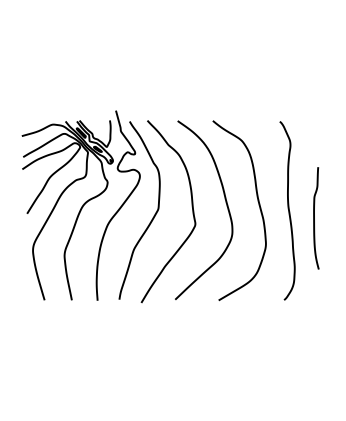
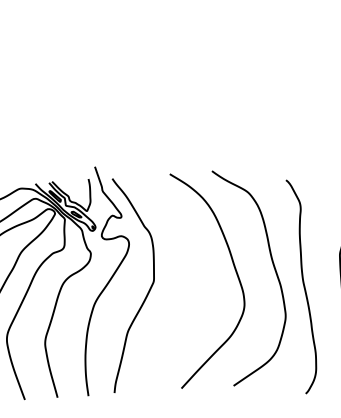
curve: (191, 206) -> (193, 275), removed
curve: (288, 210) -> (303, 286), moved

